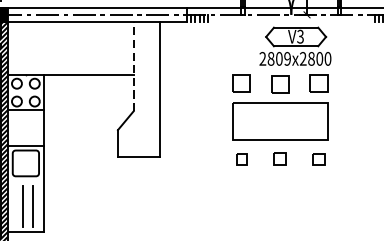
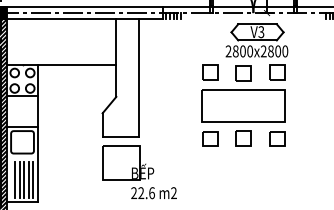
text: (286, 58) -> (249, 51), 2809x2800 -> 2800x2800
line: (133, 67) -> (116, 58), dashed -> solid
part: (242, 159) -> (210, 138), size x1.67
part: (279, 159) -> (243, 138), size x1.43
part: (319, 159) -> (277, 138), size x1.43
part: (160, 198) -> (139, 172), added
line: (17, 206) -> (15, 179), added
line: (28, 206) -> (24, 179), added
line: (38, 206) -> (33, 179), added

